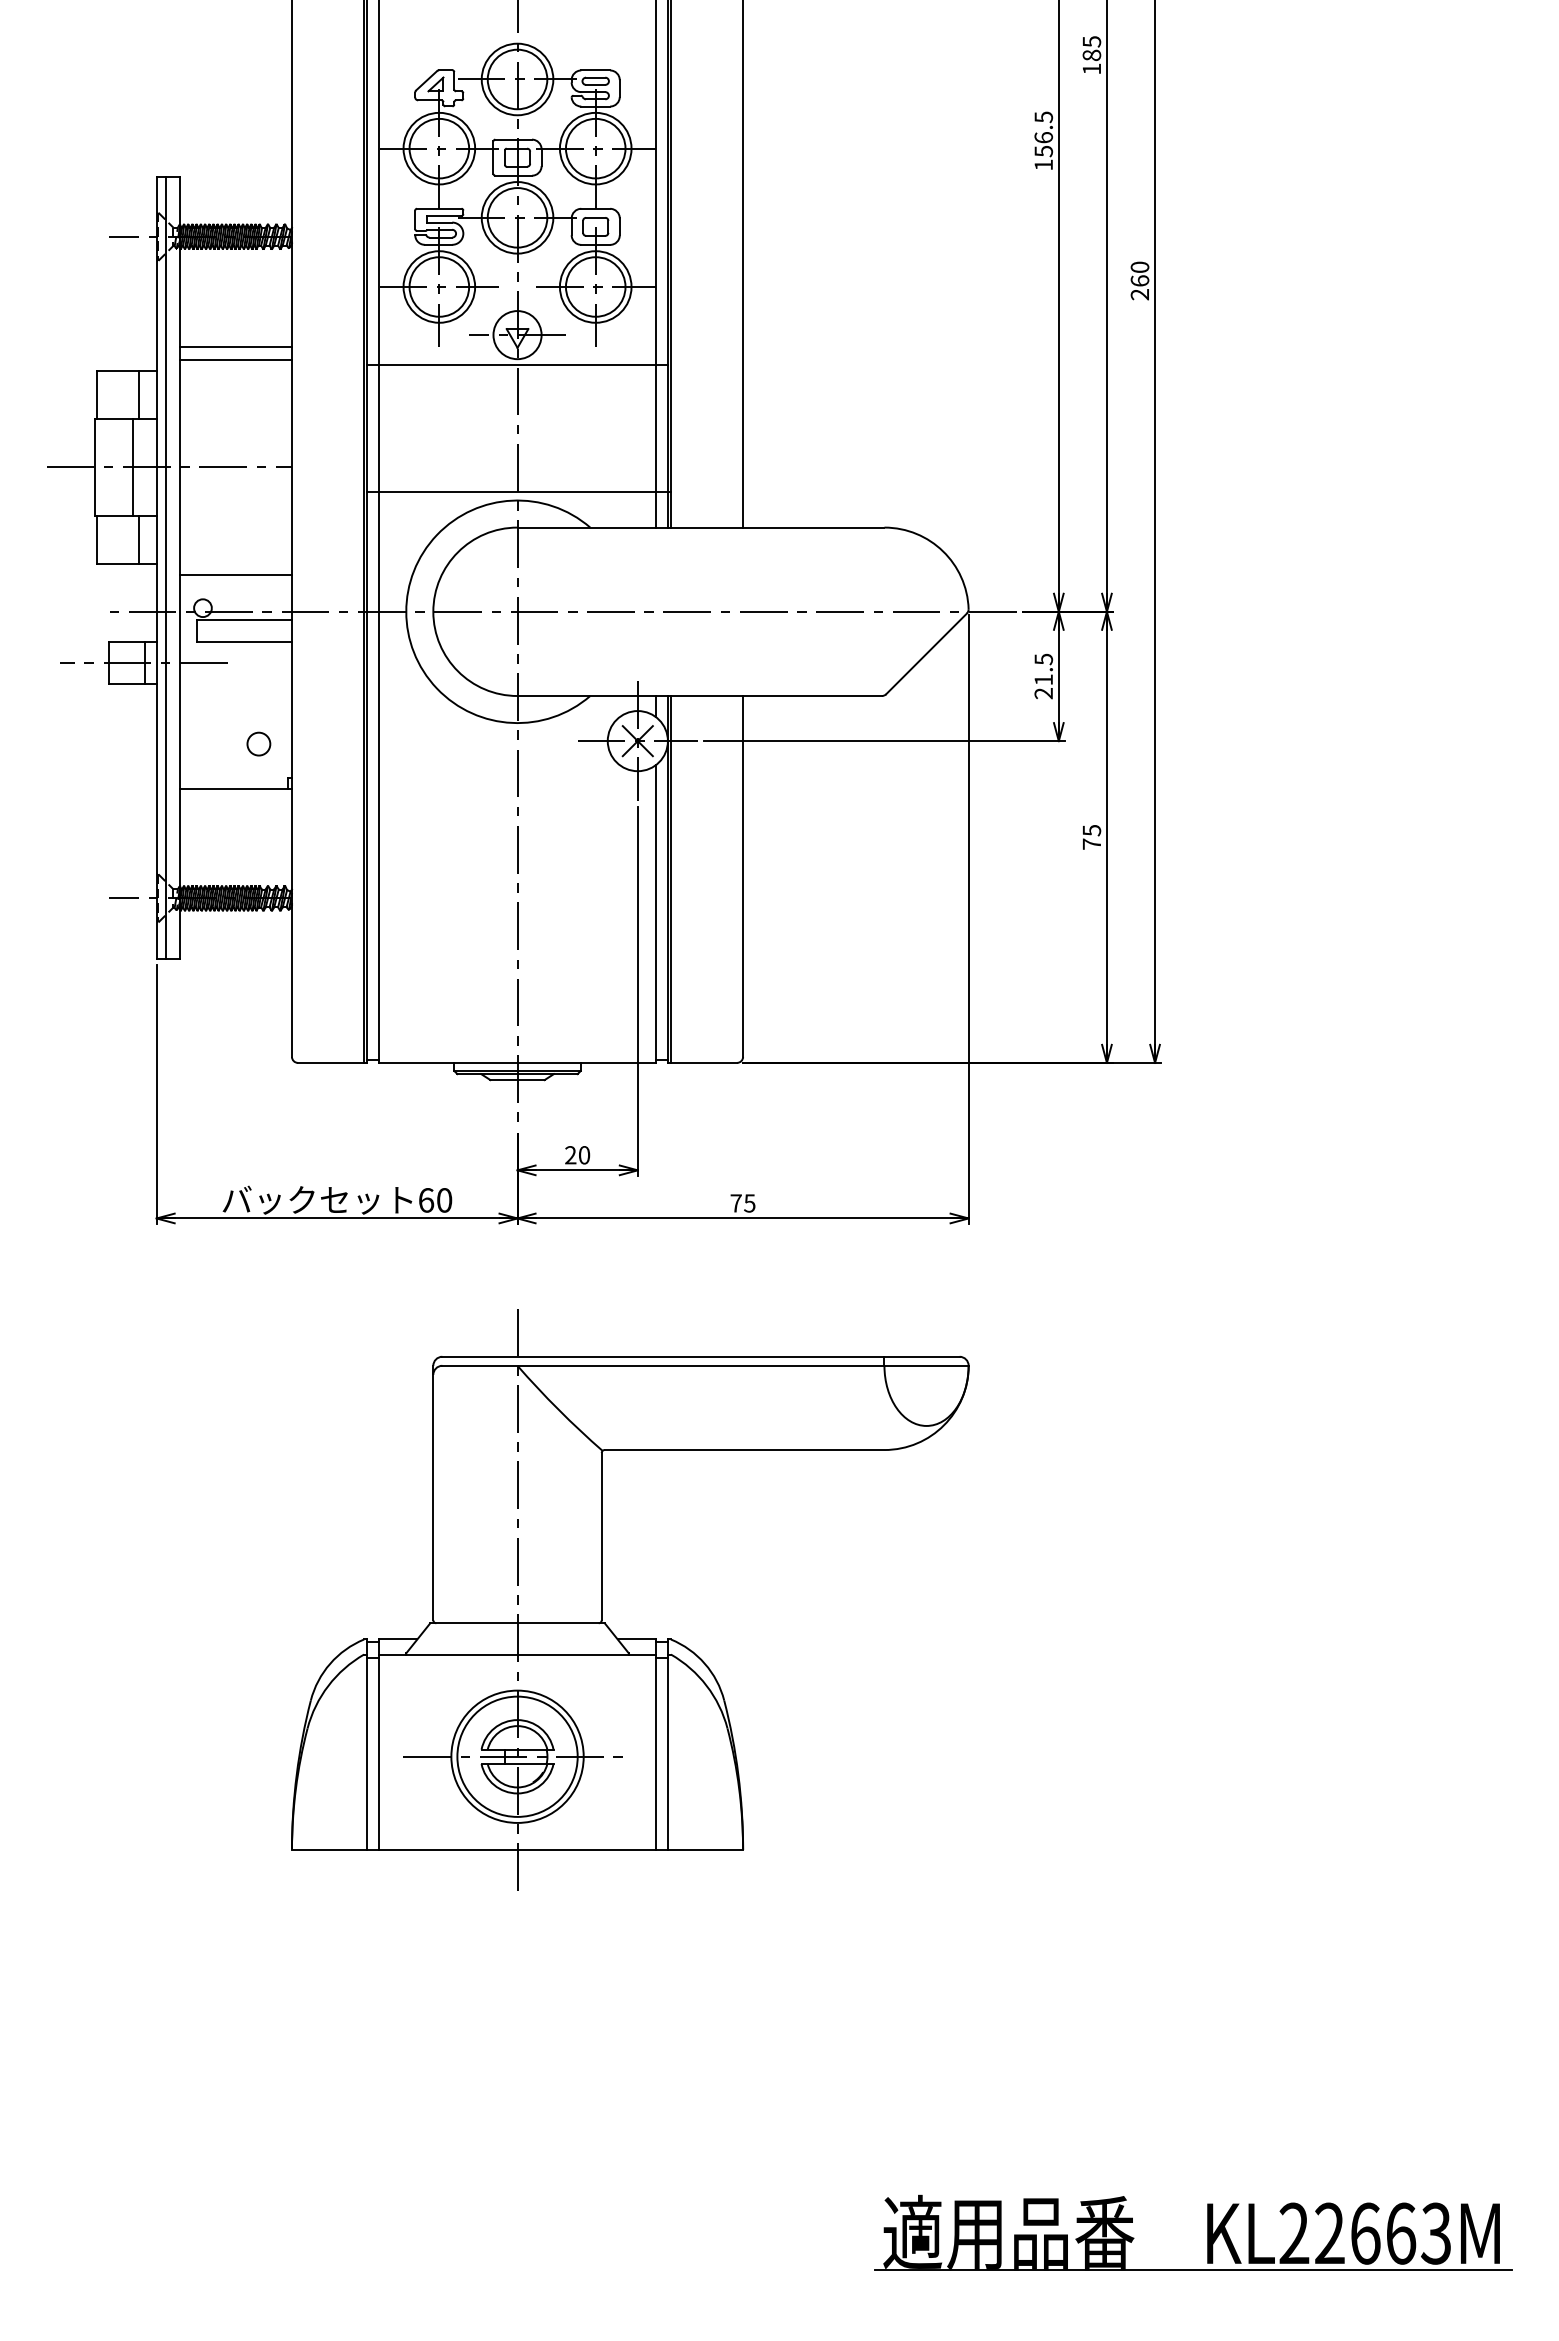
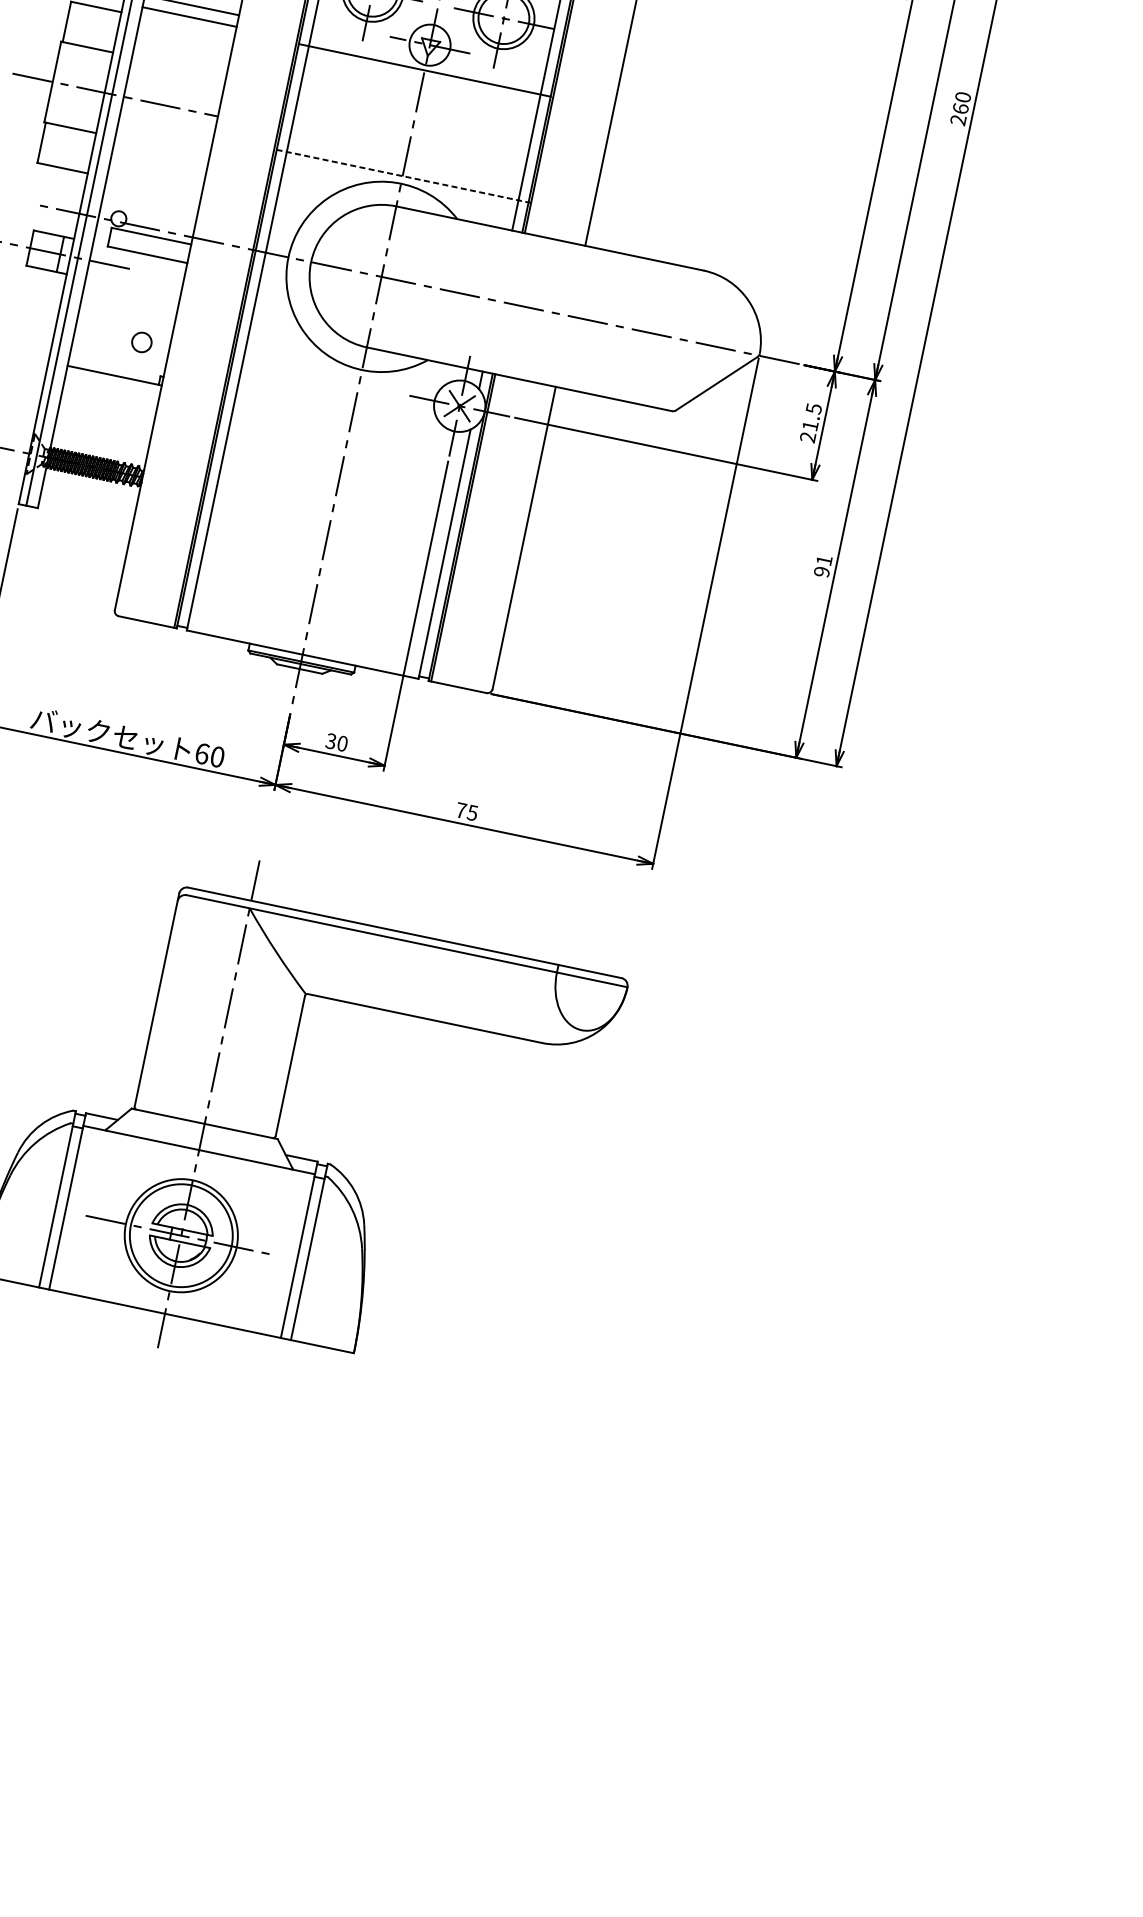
line: (138, 395) -> (102, 29), removed
line: (133, 467) -> (85, 88), removed
line: (519, 491) -> (404, 176), solid -> dashed
line: (138, 539) -> (76, 150), removed
line: (235, 574) -> (151, 196), removed
text: (1091, 837) -> (822, 566), 75 -> 91
text: (570, 1155) -> (330, 741), 20 -> 30
part: (1207, 2232) -> (675, 1754), removed

